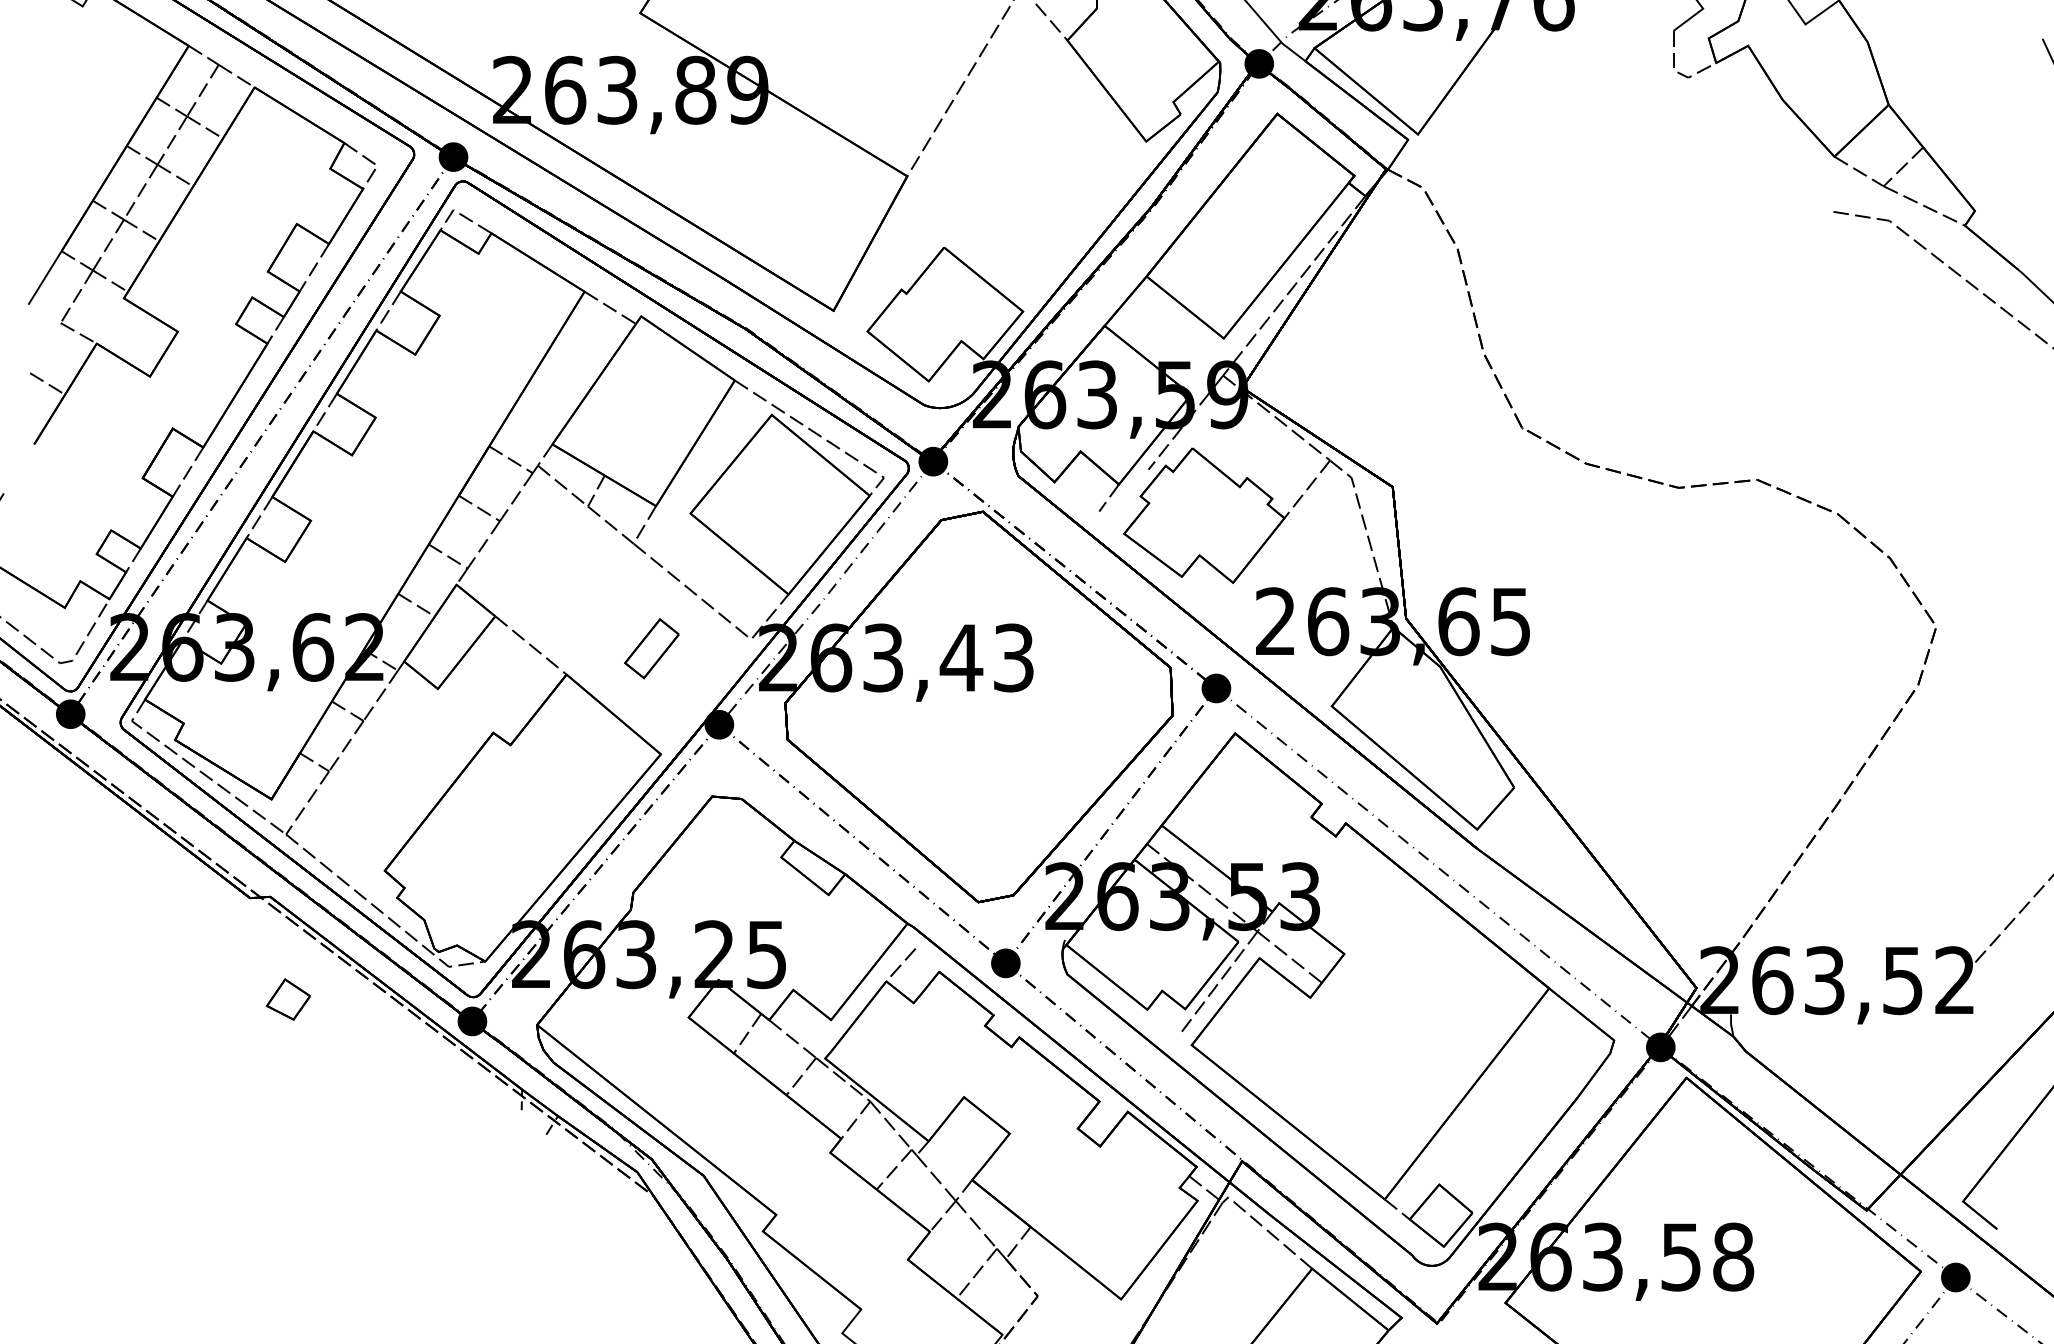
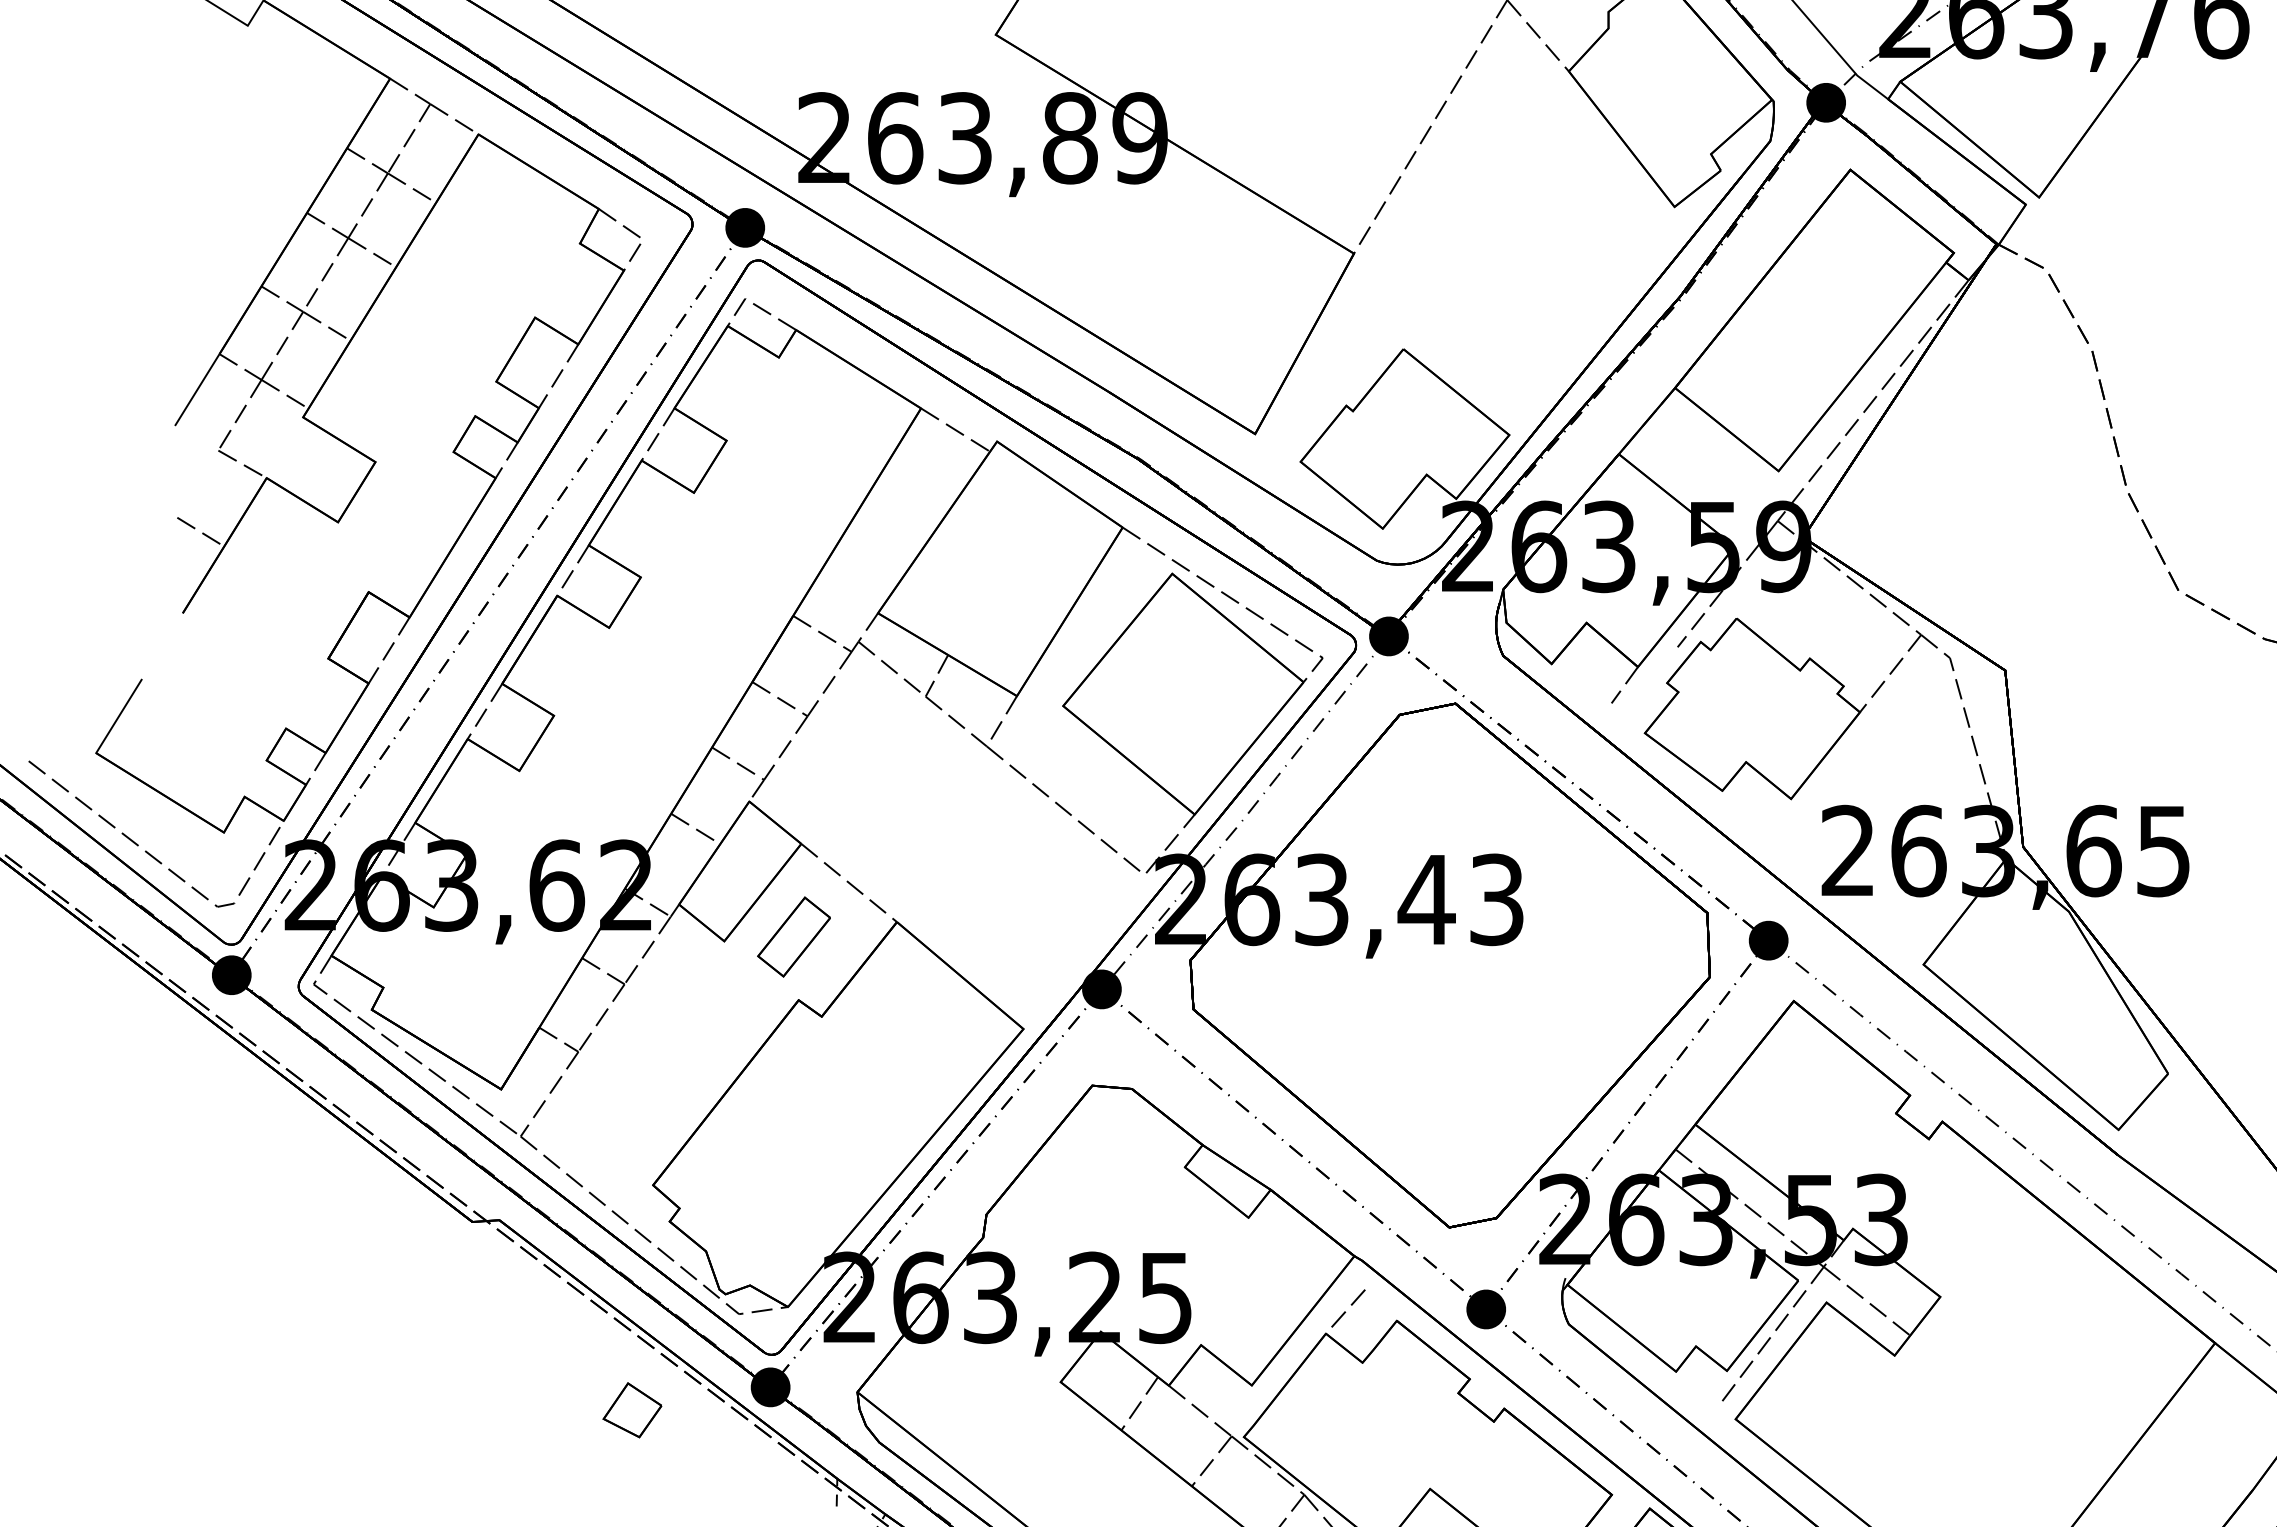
part: (651, 648) -> (793, 936), moved
part: (287, 999) -> (631, 1410), moved

